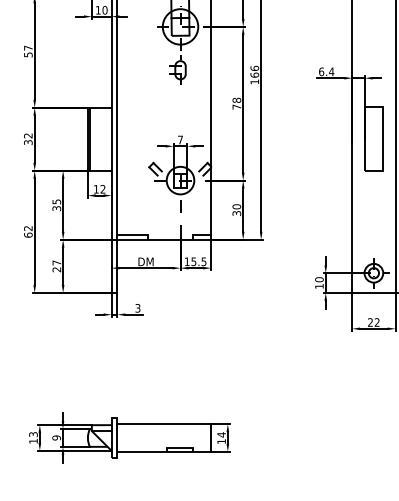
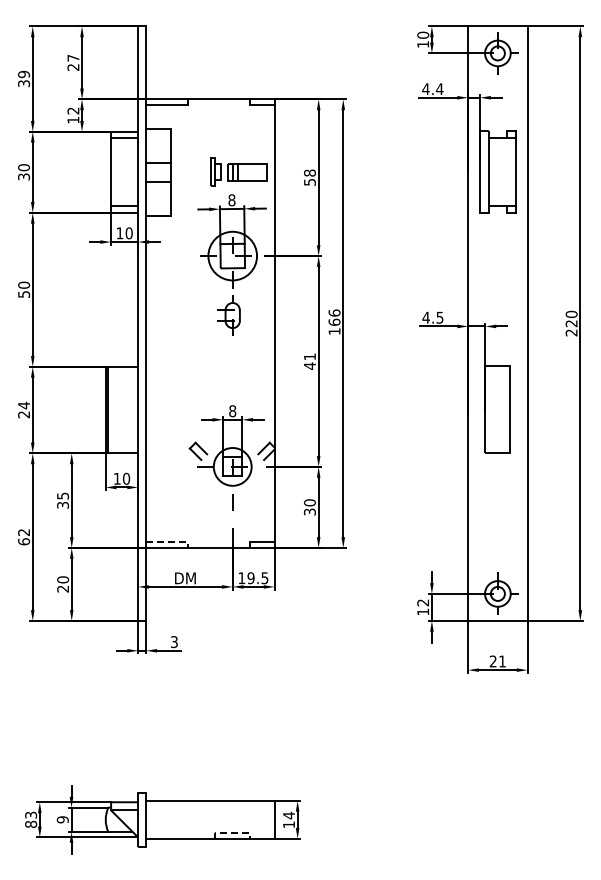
text: (28, 47) -> (24, 284), 57 -> 50
text: (326, 71) -> (432, 317), 6.4 -> 4.5
text: (236, 103) -> (309, 361), 78 -> 41
text: (28, 138) -> (24, 409), 32 -> 24
text: (180, 140) -> (232, 411), 7 -> 8
text: (103, 189) -> (126, 478), 12 -> 10
line: (135, 235) -> (171, 542), solid -> dashed
text: (193, 261) -> (250, 577), 15.5 -> 19.5
text: (57, 262) -> (63, 579), 27 -> 20
text: (319, 279) -> (423, 602), 10 -> 12
text: (377, 322) -> (502, 661), 22 -> 21
text: (33, 440) -> (31, 823), 13 -> 83
line: (180, 447) -> (232, 833), solid -> dashed

